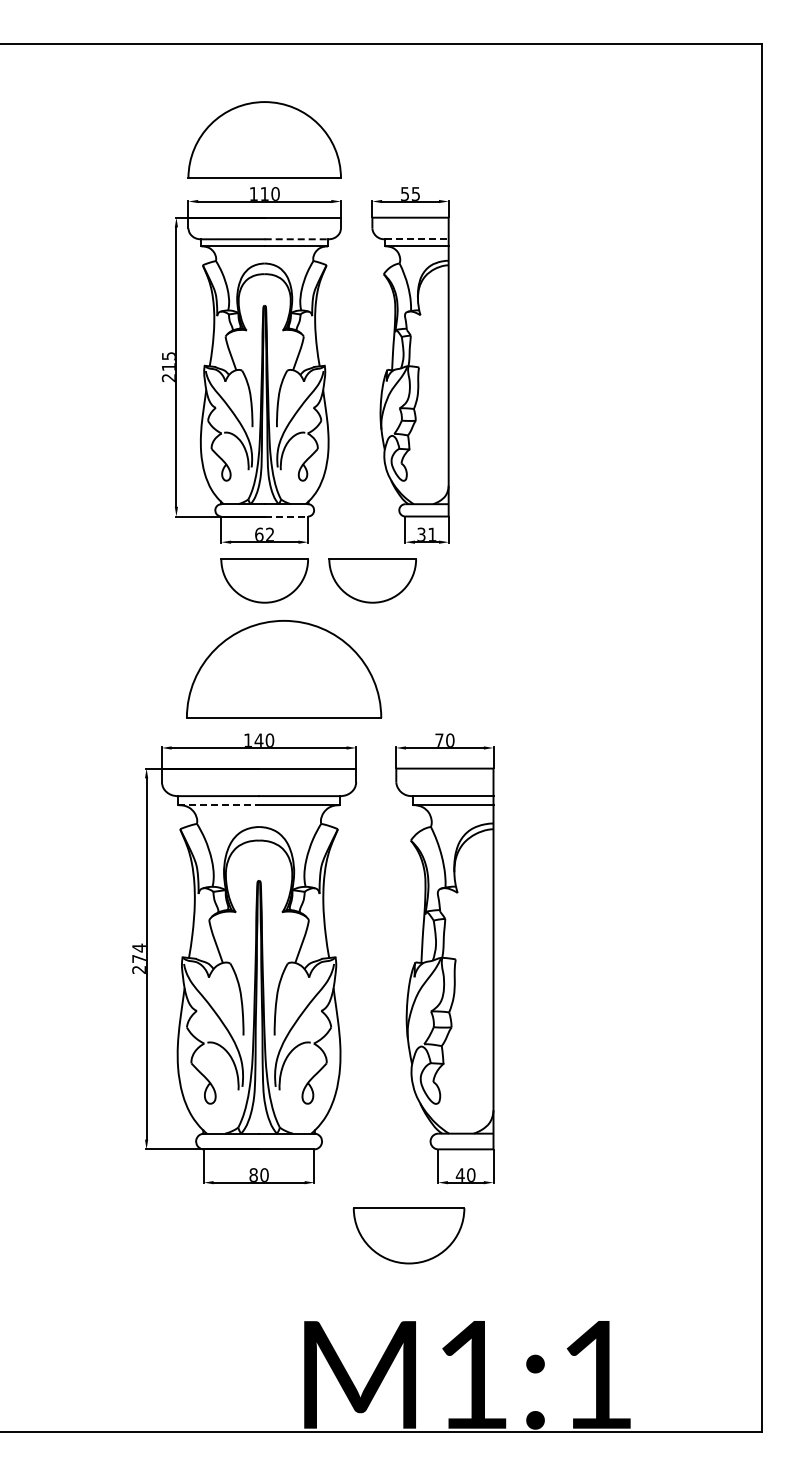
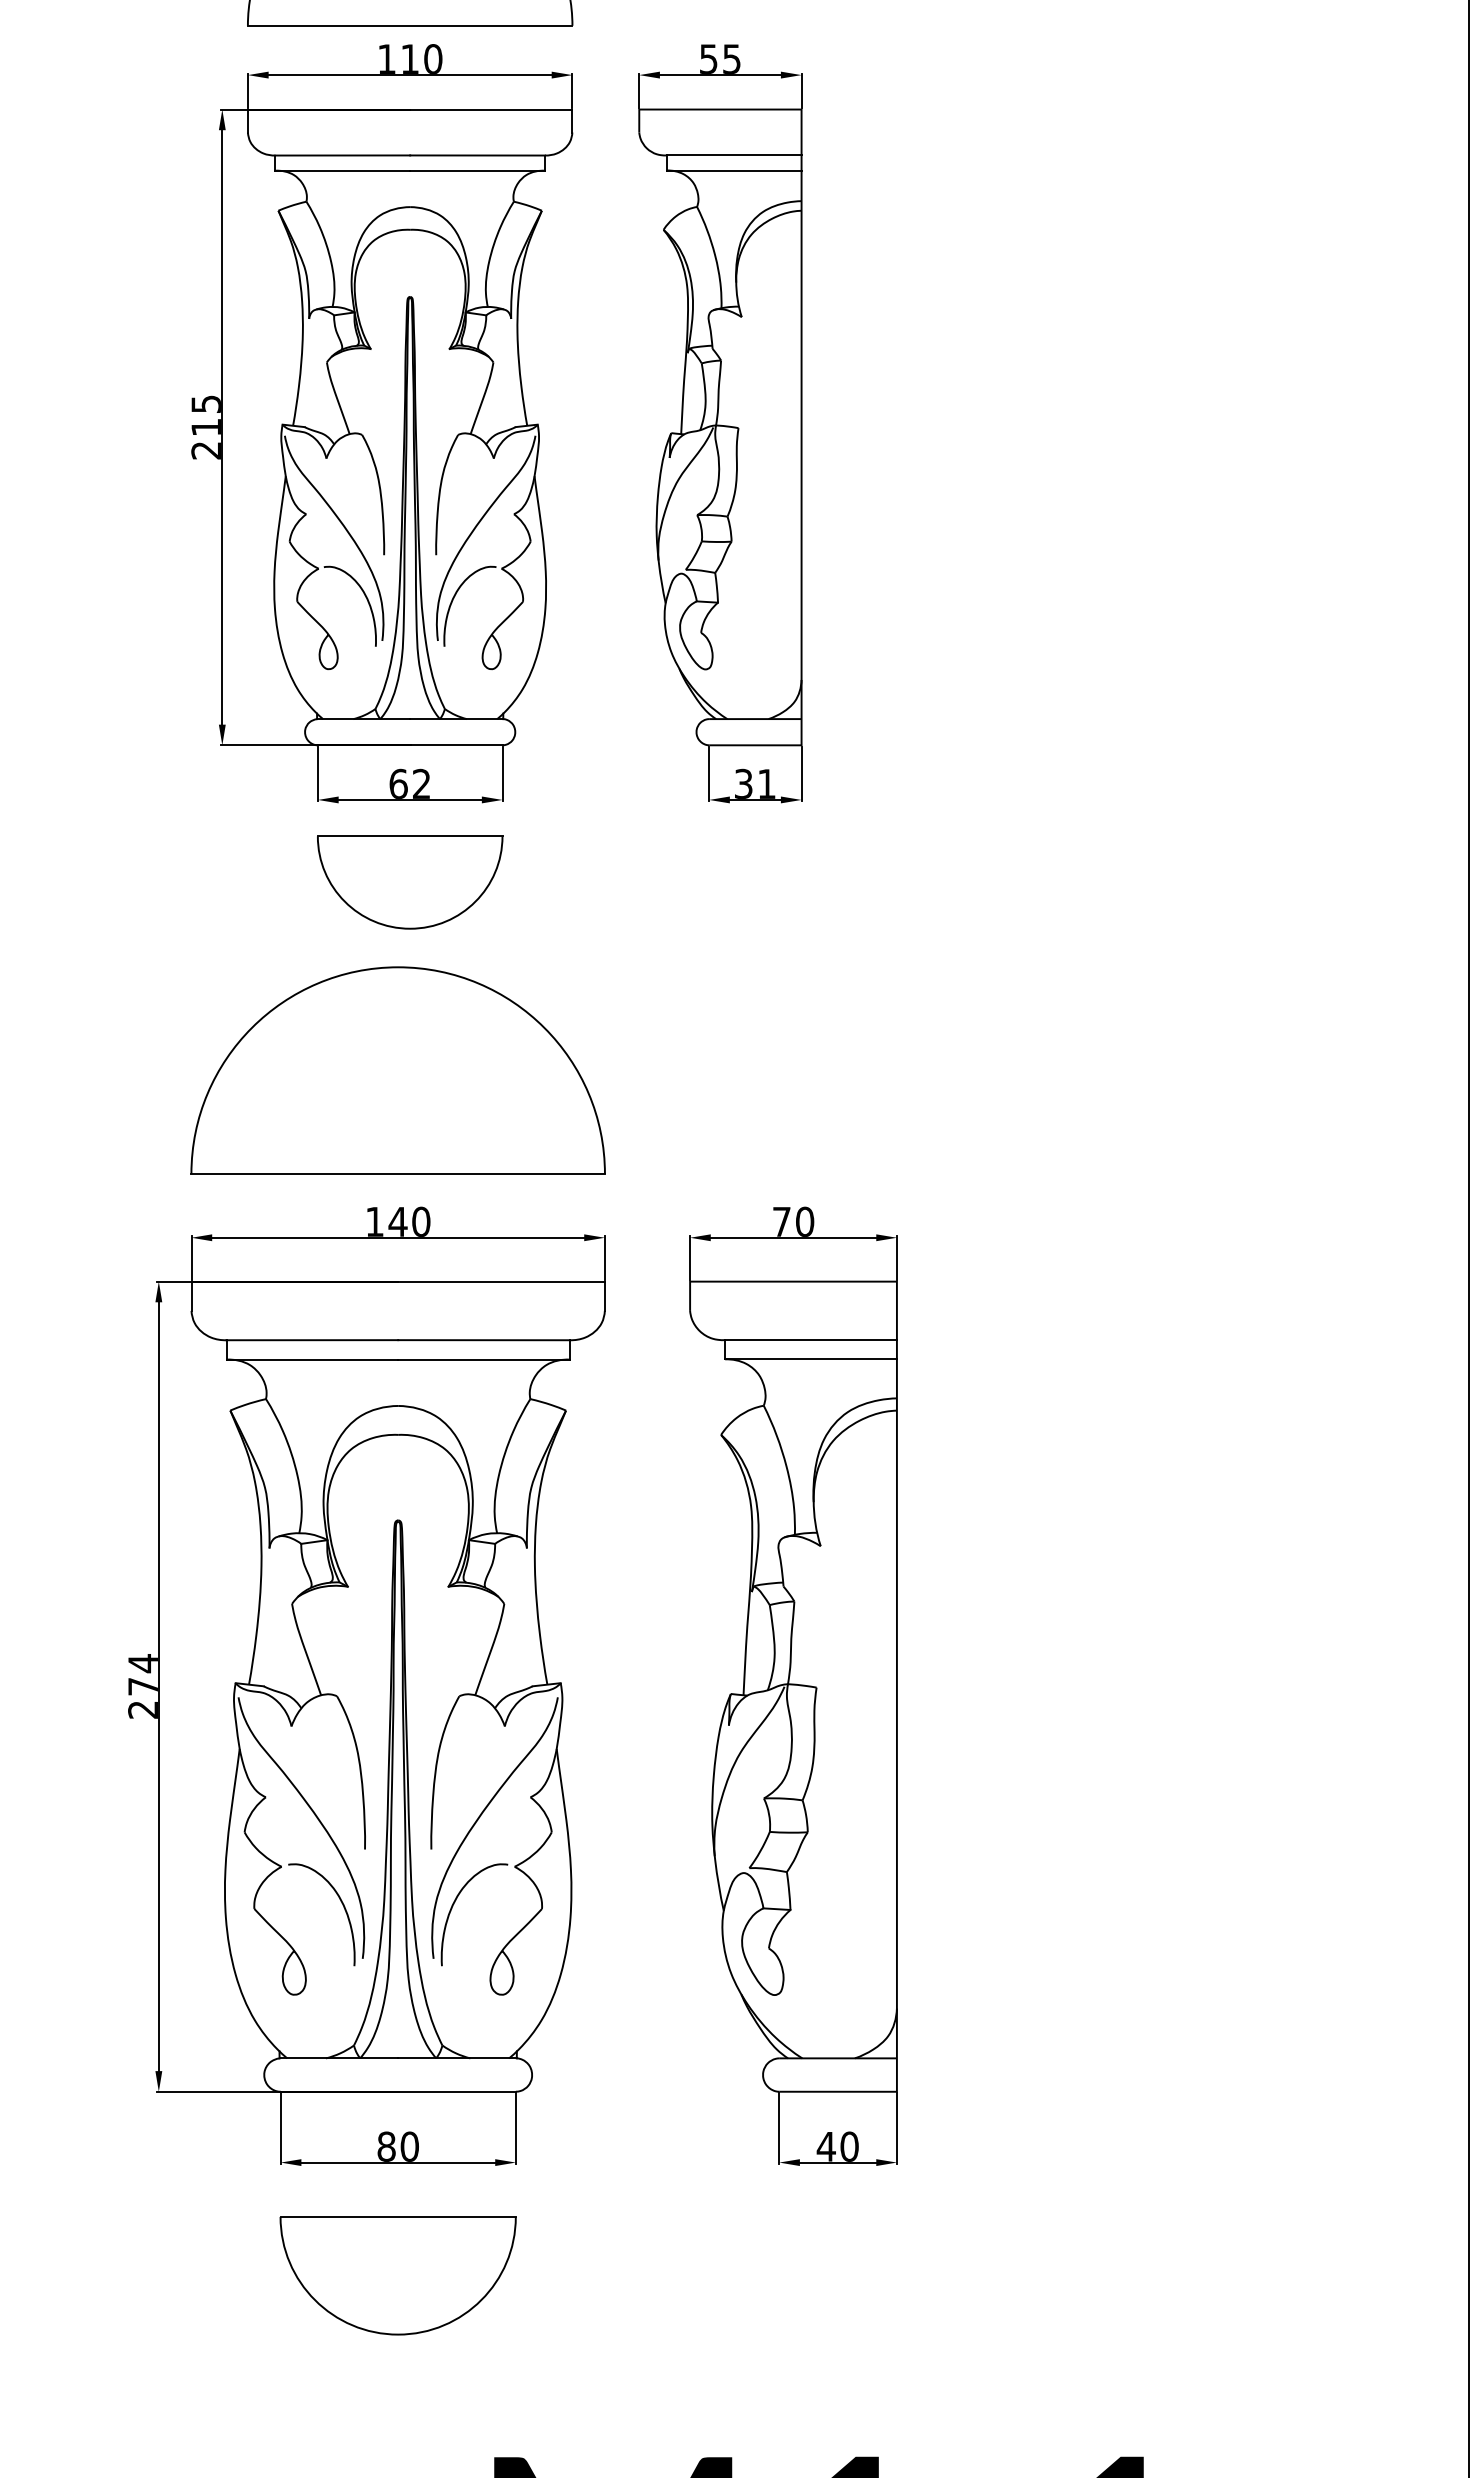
line: (296, 239) -> (477, 155), dashed -> solid
line: (417, 239) -> (735, 155), dashed -> solid
line: (286, 516) -> (456, 745), dashed -> solid
part: (372, 580) -> (639, 881), removed
part: (284, 669) -> (399, 1070), moved
line: (219, 805) -> (313, 1360), dashed -> solid
part: (408, 1235) -> (396, 2275), moved

